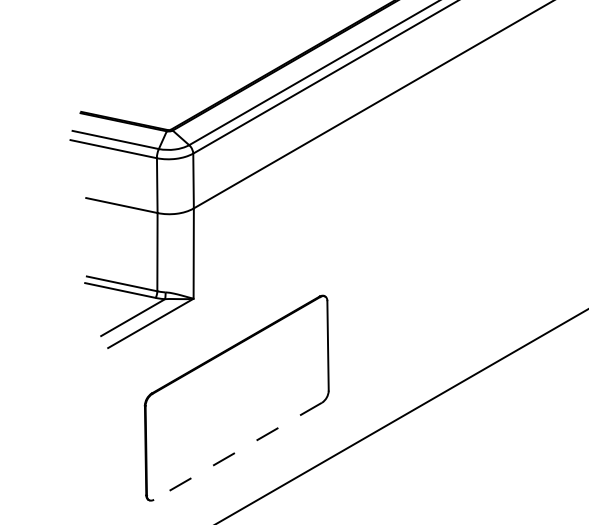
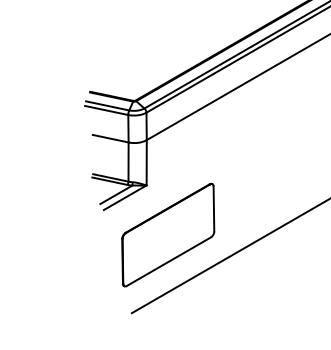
line: (237, 450) -> (168, 261), dashed -> solid

